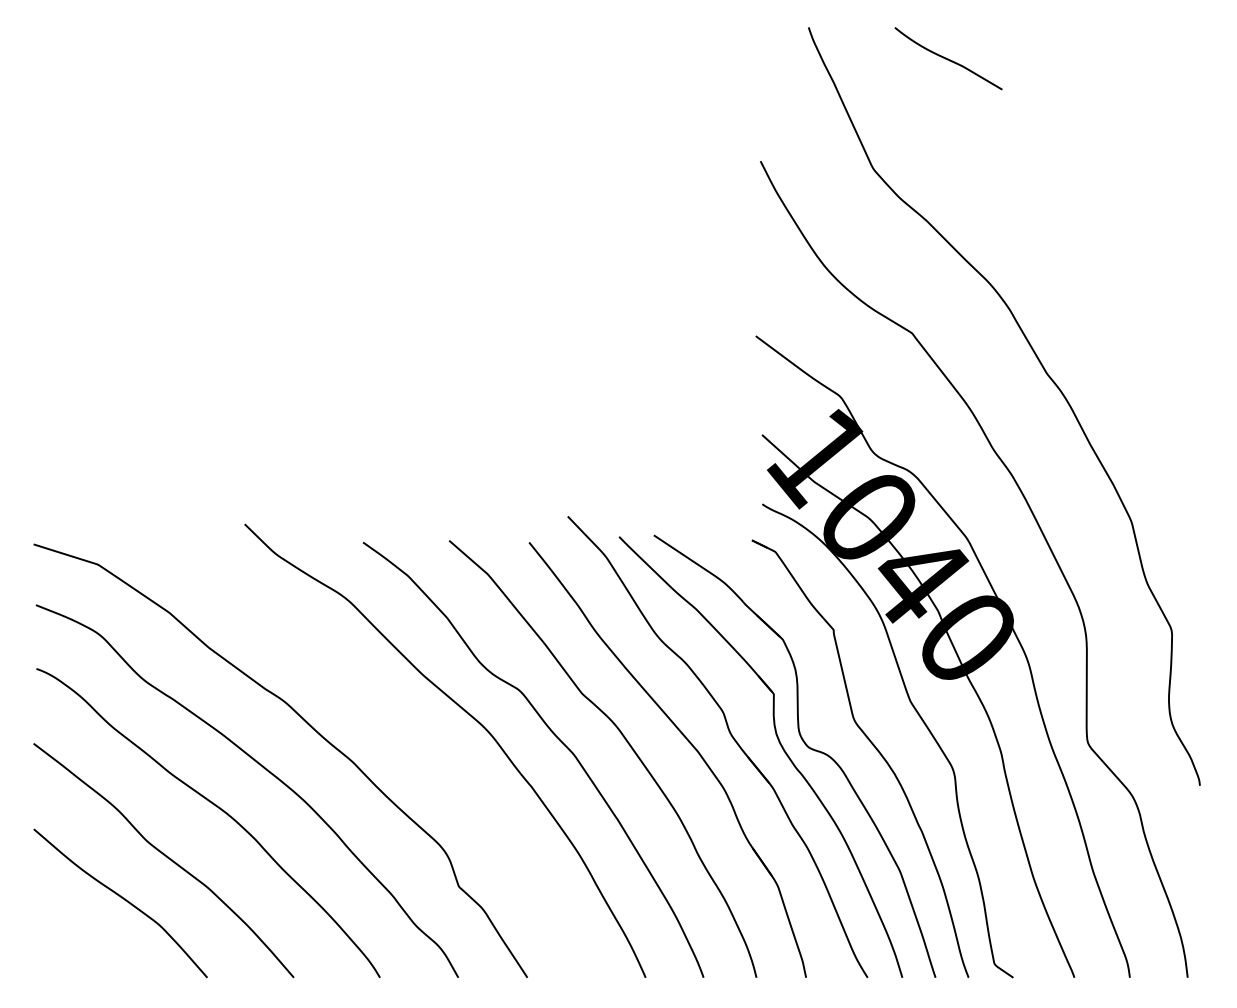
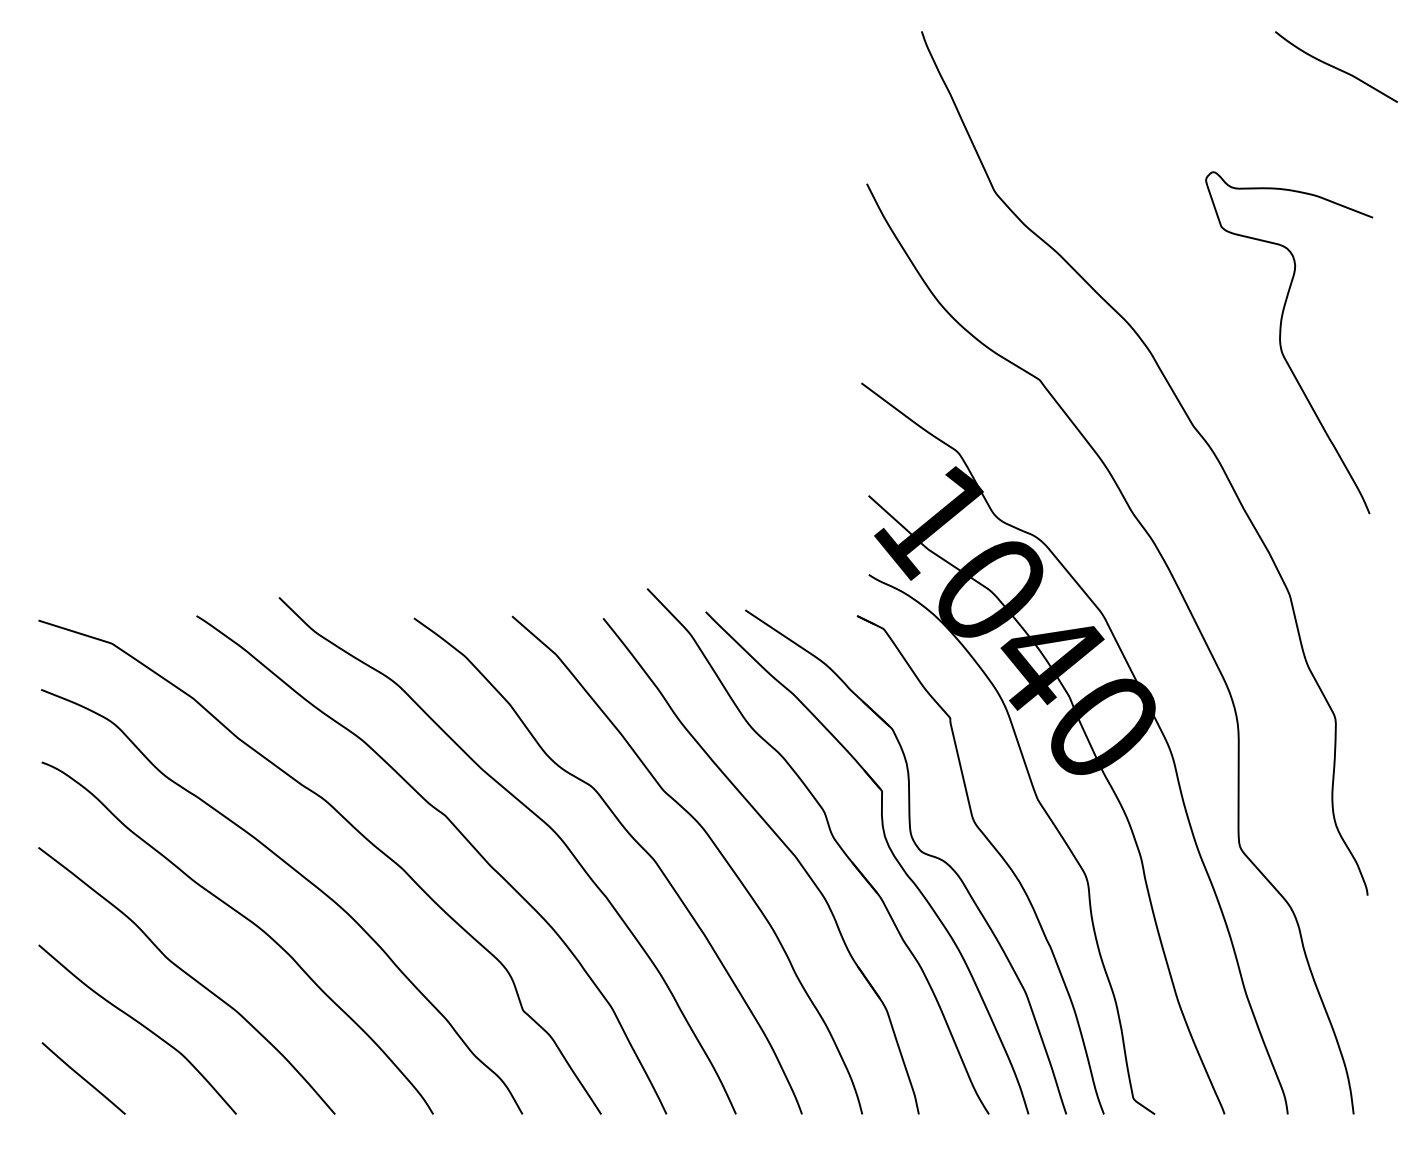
curve: (948, 58) -> (1336, 66), moved
curve: (1124, 300) -> (1281, 342), added
curve: (404, 732) -> (461, 834), added
line: (73, 946) -> (83, 1078), added

